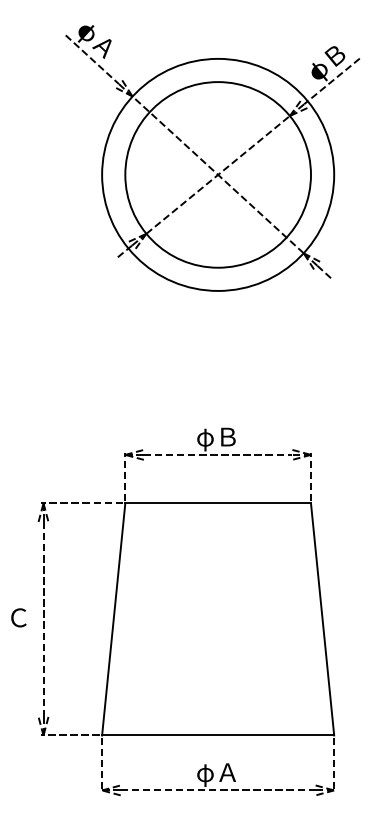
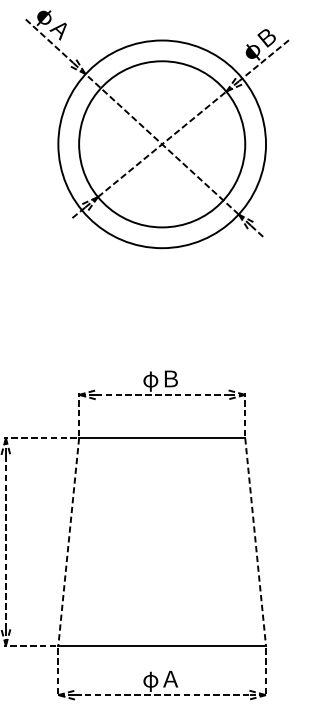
line: (113, 619) -> (68, 542), solid -> dashed
line: (322, 619) -> (255, 542), solid -> dashed

